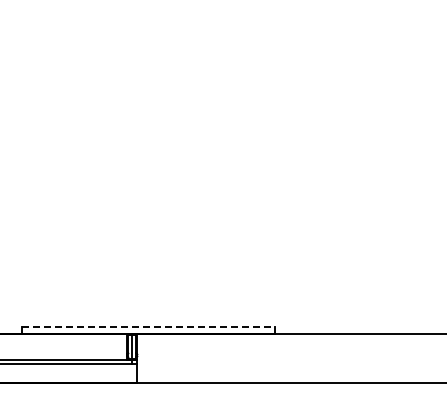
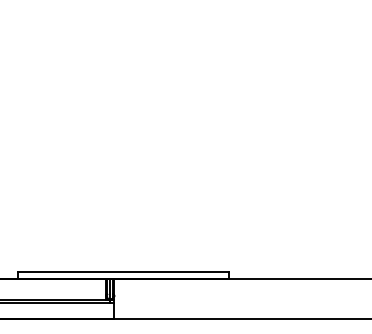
line: (148, 326) -> (123, 271), dashed -> solid

